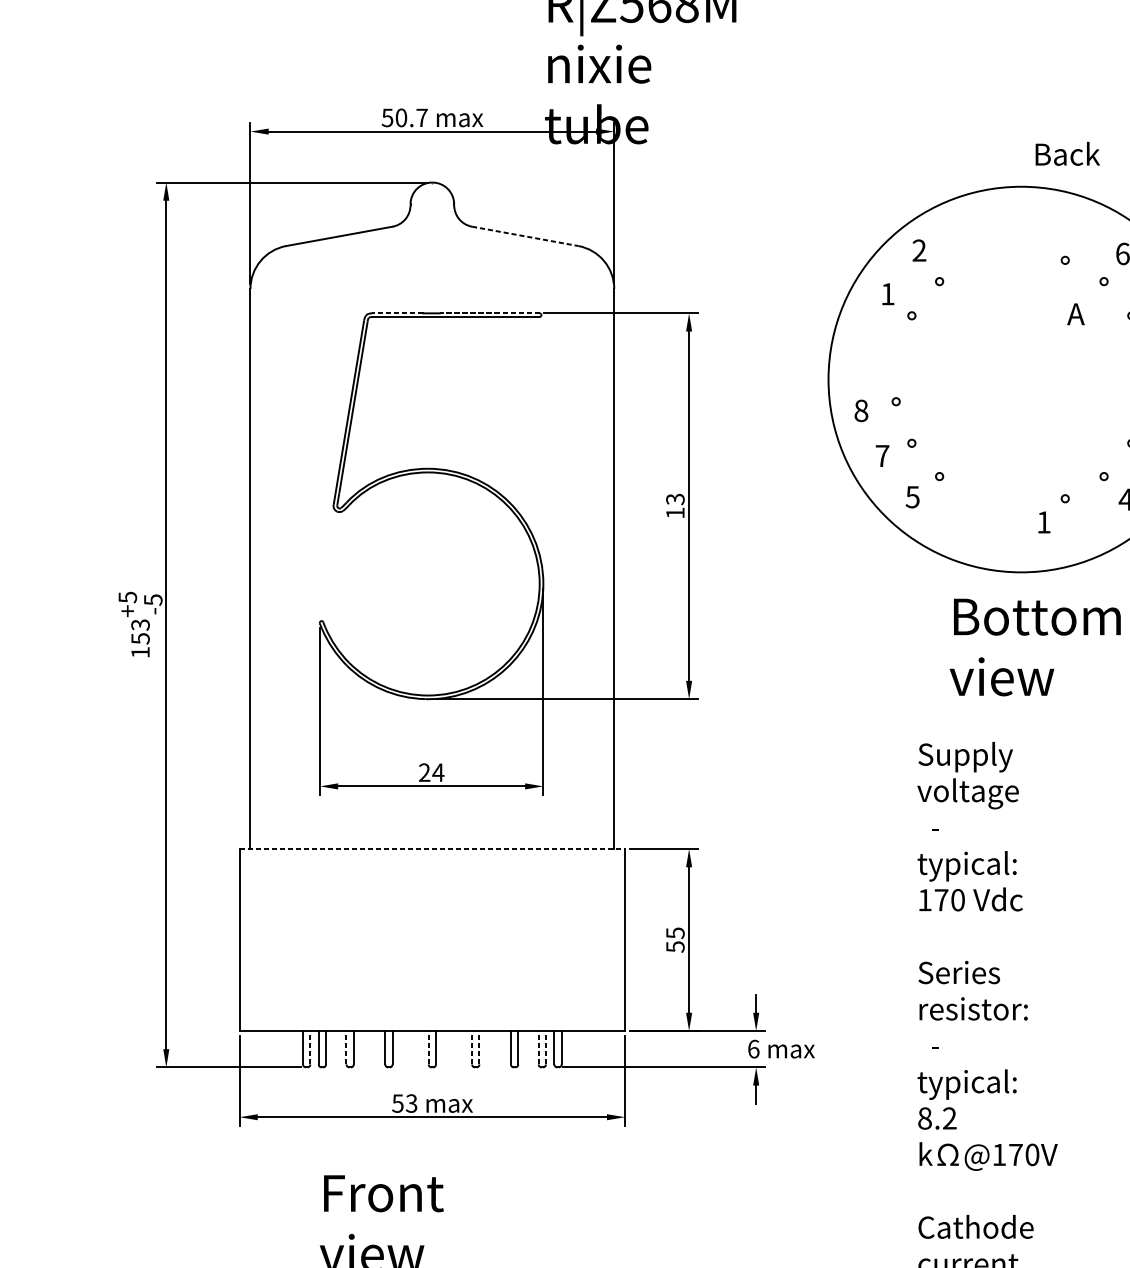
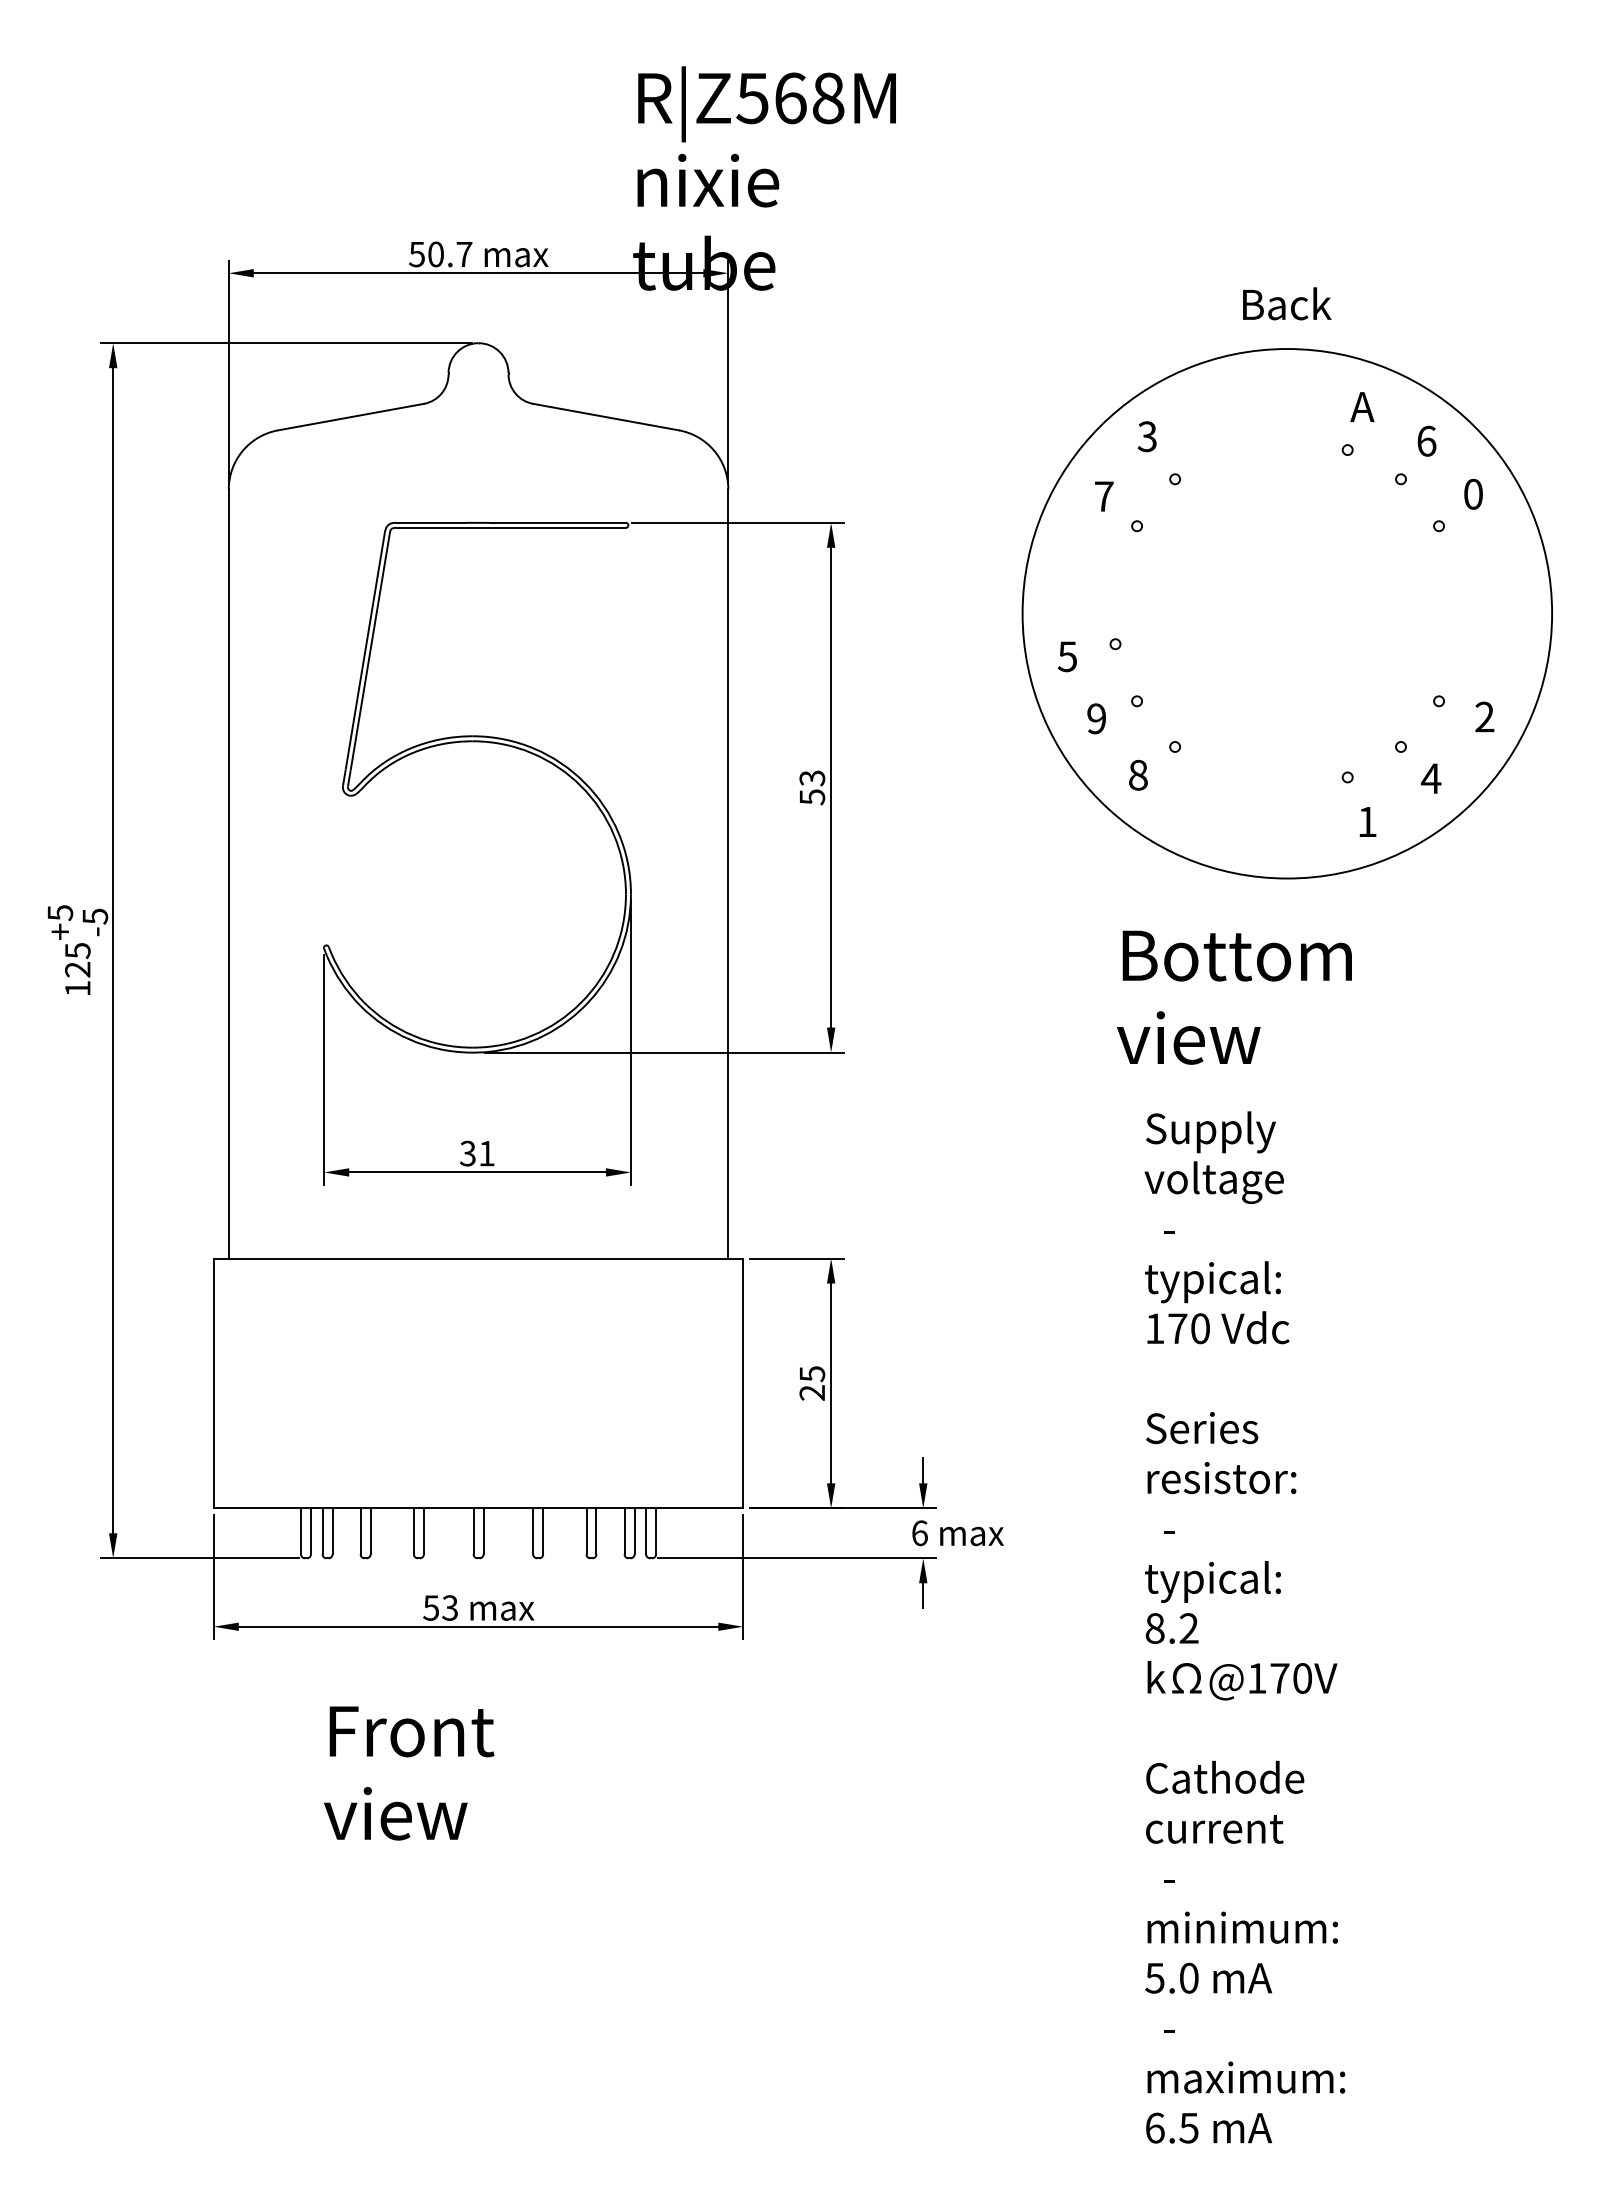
text: (1068, 153) -> (1287, 303), moved
line: (525, 236) -> (606, 417), dashed -> solid
text: (918, 250) -> (1146, 436), 2 -> 3
text: (888, 294) -> (1104, 496), 1 -> 7
line: (396, 313) -> (429, 522), dashed -> solid
line: (489, 313) -> (557, 522), dashed -> solid
text: (1076, 314) -> (1362, 407), moved
text: (861, 410) -> (1067, 656), 8 -> 5
text: (882, 455) -> (1096, 718), 7 -> 9
text: (912, 496) -> (1137, 774), 5 -> 8
text: (675, 513) -> (812, 797), 13 -> 53
text: (1044, 522) -> (1367, 821), moved
text: (140, 632) -> (77, 960), 153 -> 125
text: (1035, 647) -> (1234, 997), moved
text: (431, 772) -> (477, 1153), 24 -> 31
line: (432, 849) -> (478, 1258), dashed -> solid
text: (675, 947) -> (812, 1393), 55 -> 25
line: (309, 1047) -> (310, 1531), dashed -> solid
line: (346, 1047) -> (360, 1531), dashed -> solid
line: (428, 1047) -> (473, 1531), dashed -> solid
line: (472, 1047) -> (533, 1531), dashed -> solid
line: (479, 1047) -> (543, 1531), dashed -> solid
line: (538, 1047) -> (624, 1531), dashed -> solid
line: (545, 1047) -> (634, 1531), dashed -> solid

